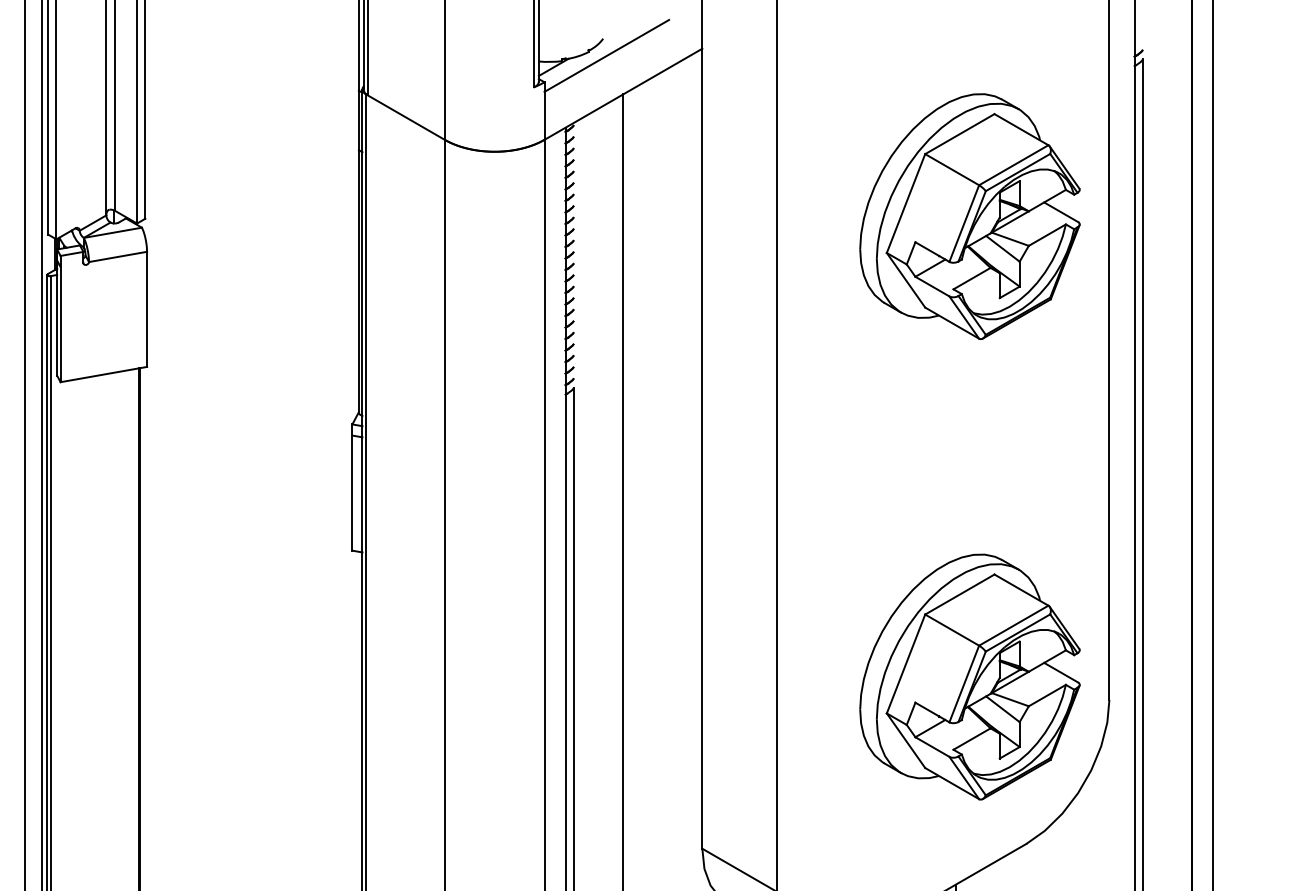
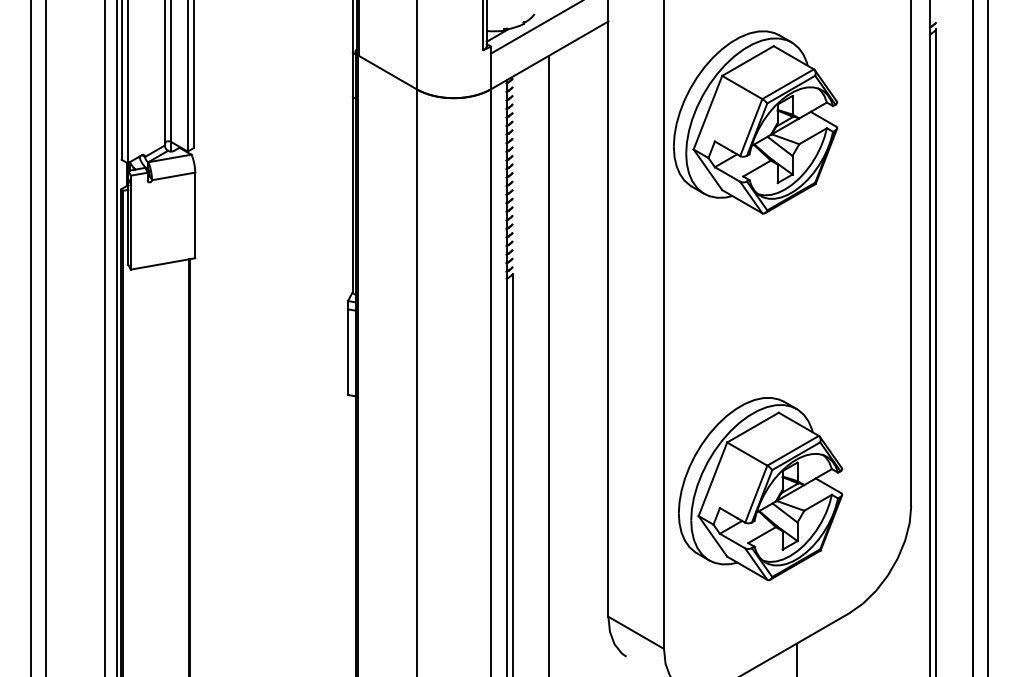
part: (969, 216) -> (755, 122), moved
part: (969, 677) -> (760, 489), moved

